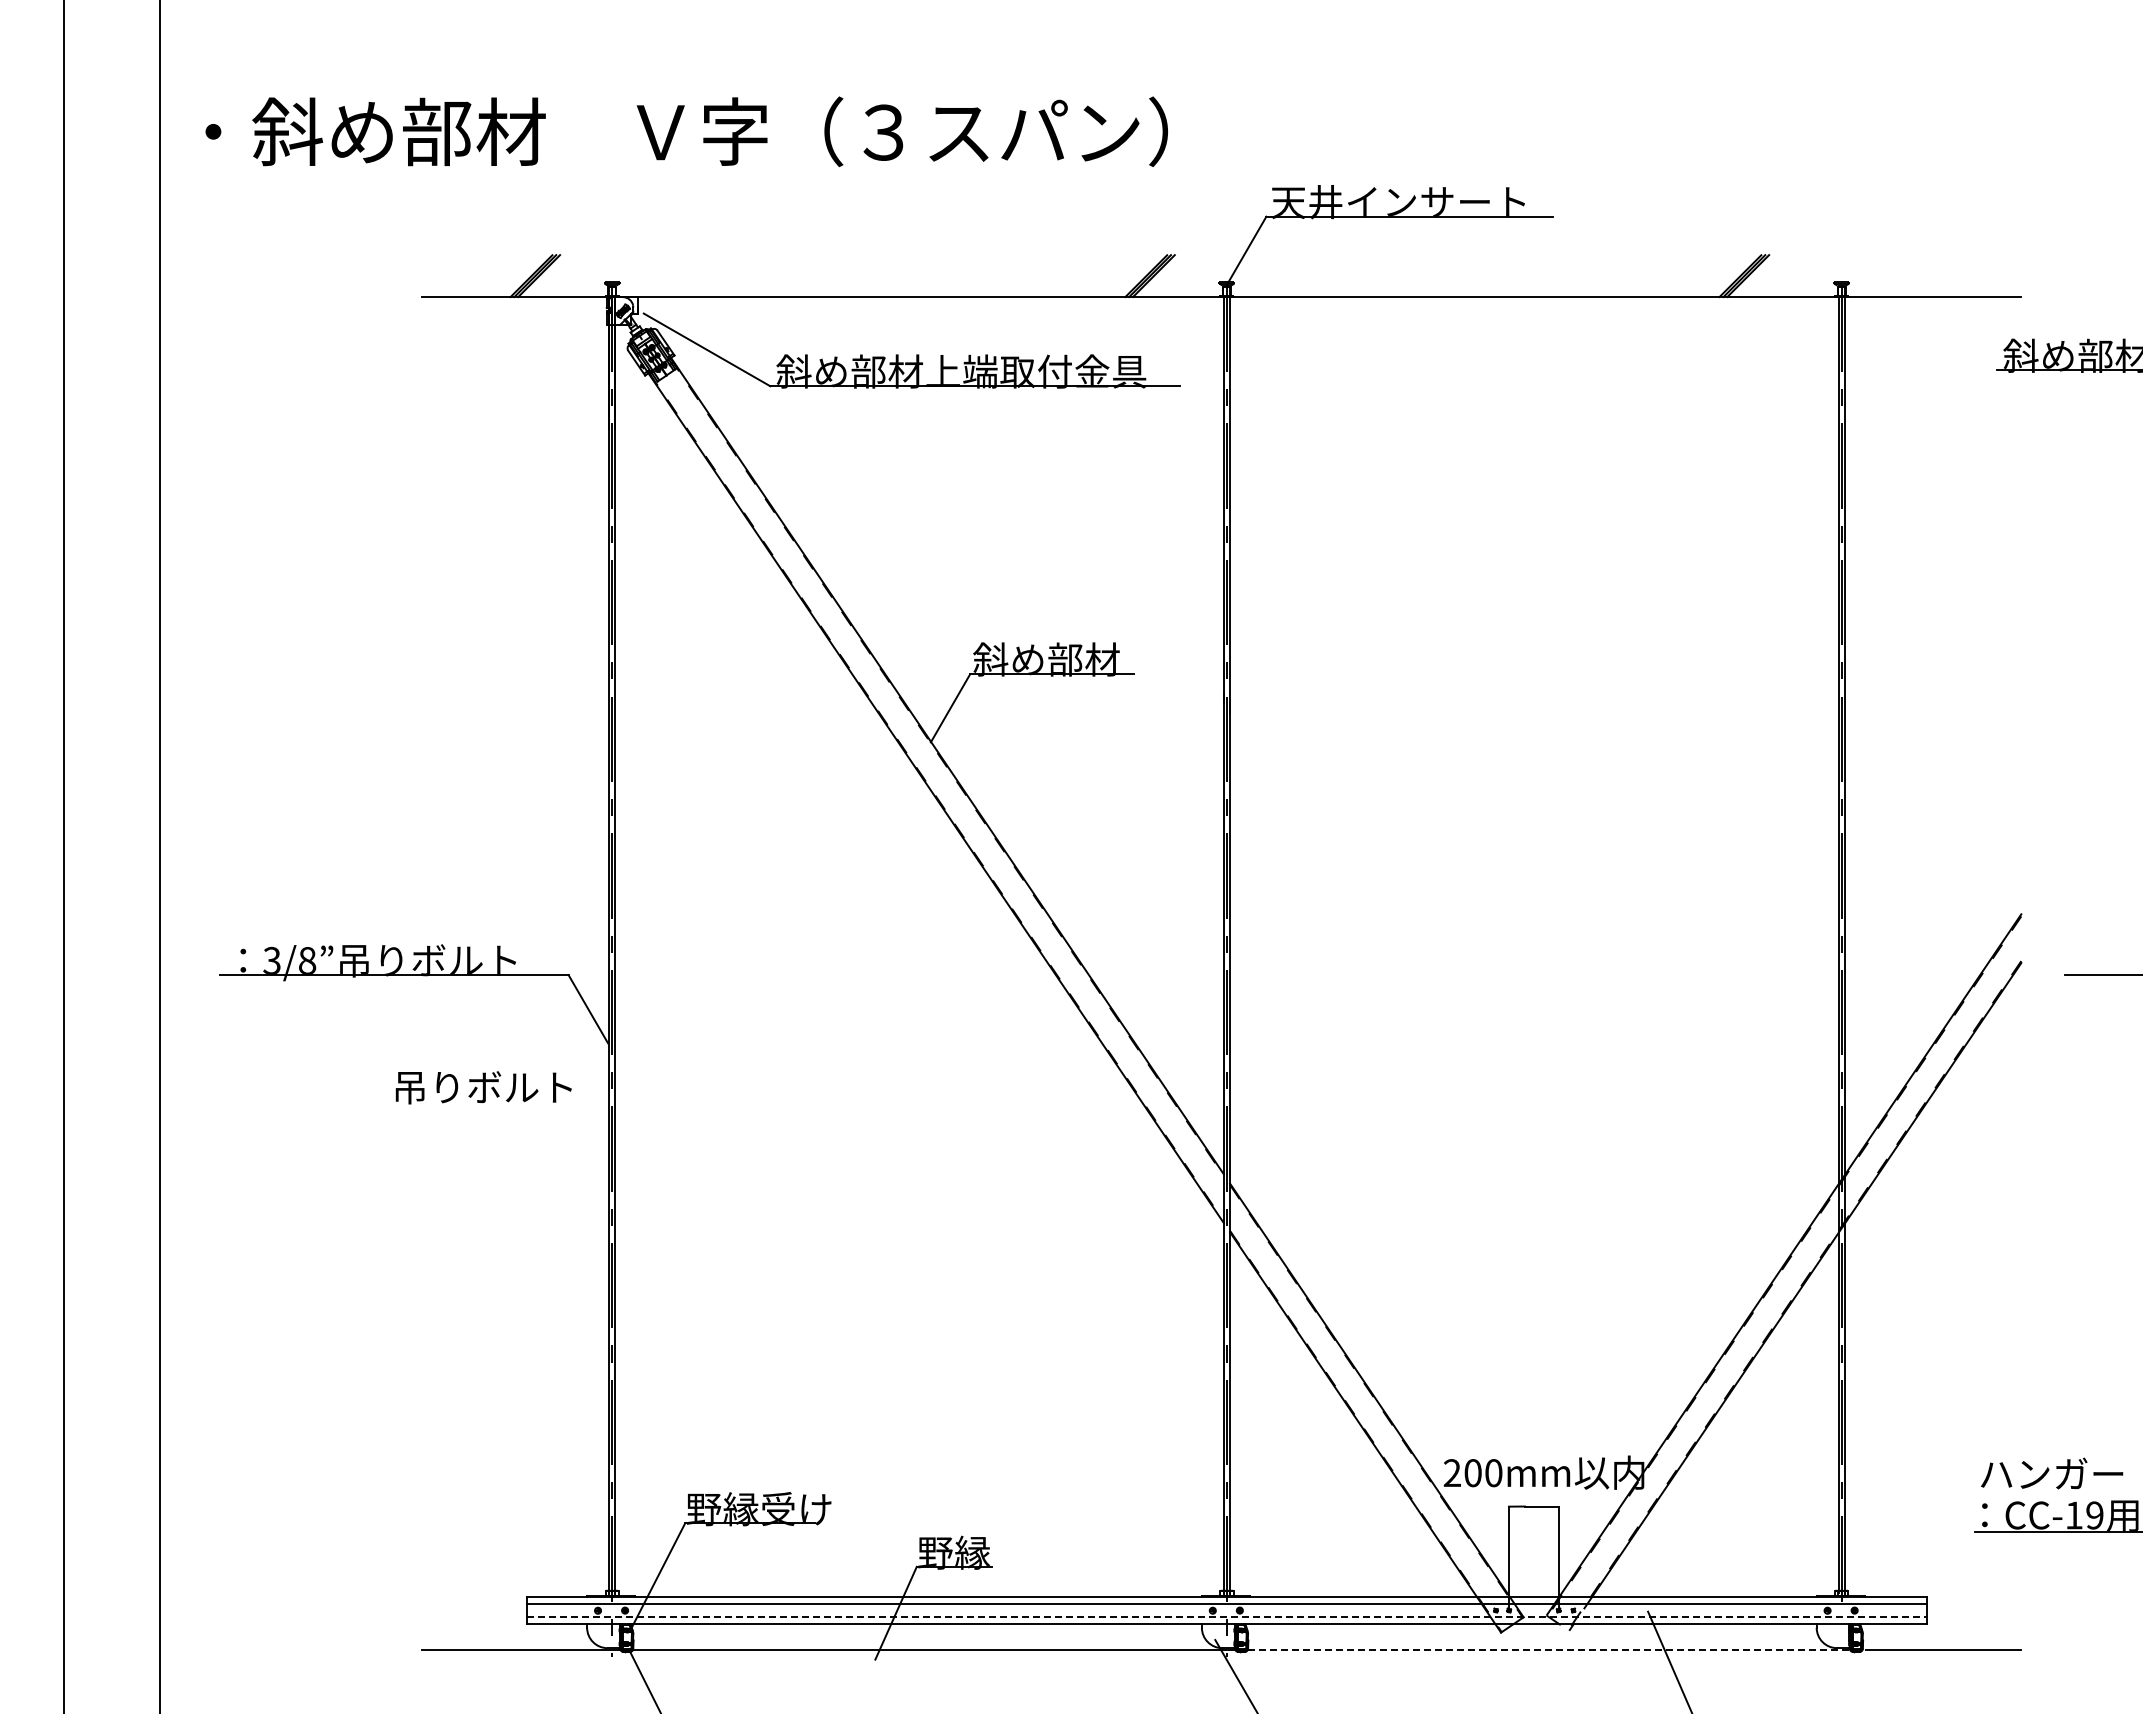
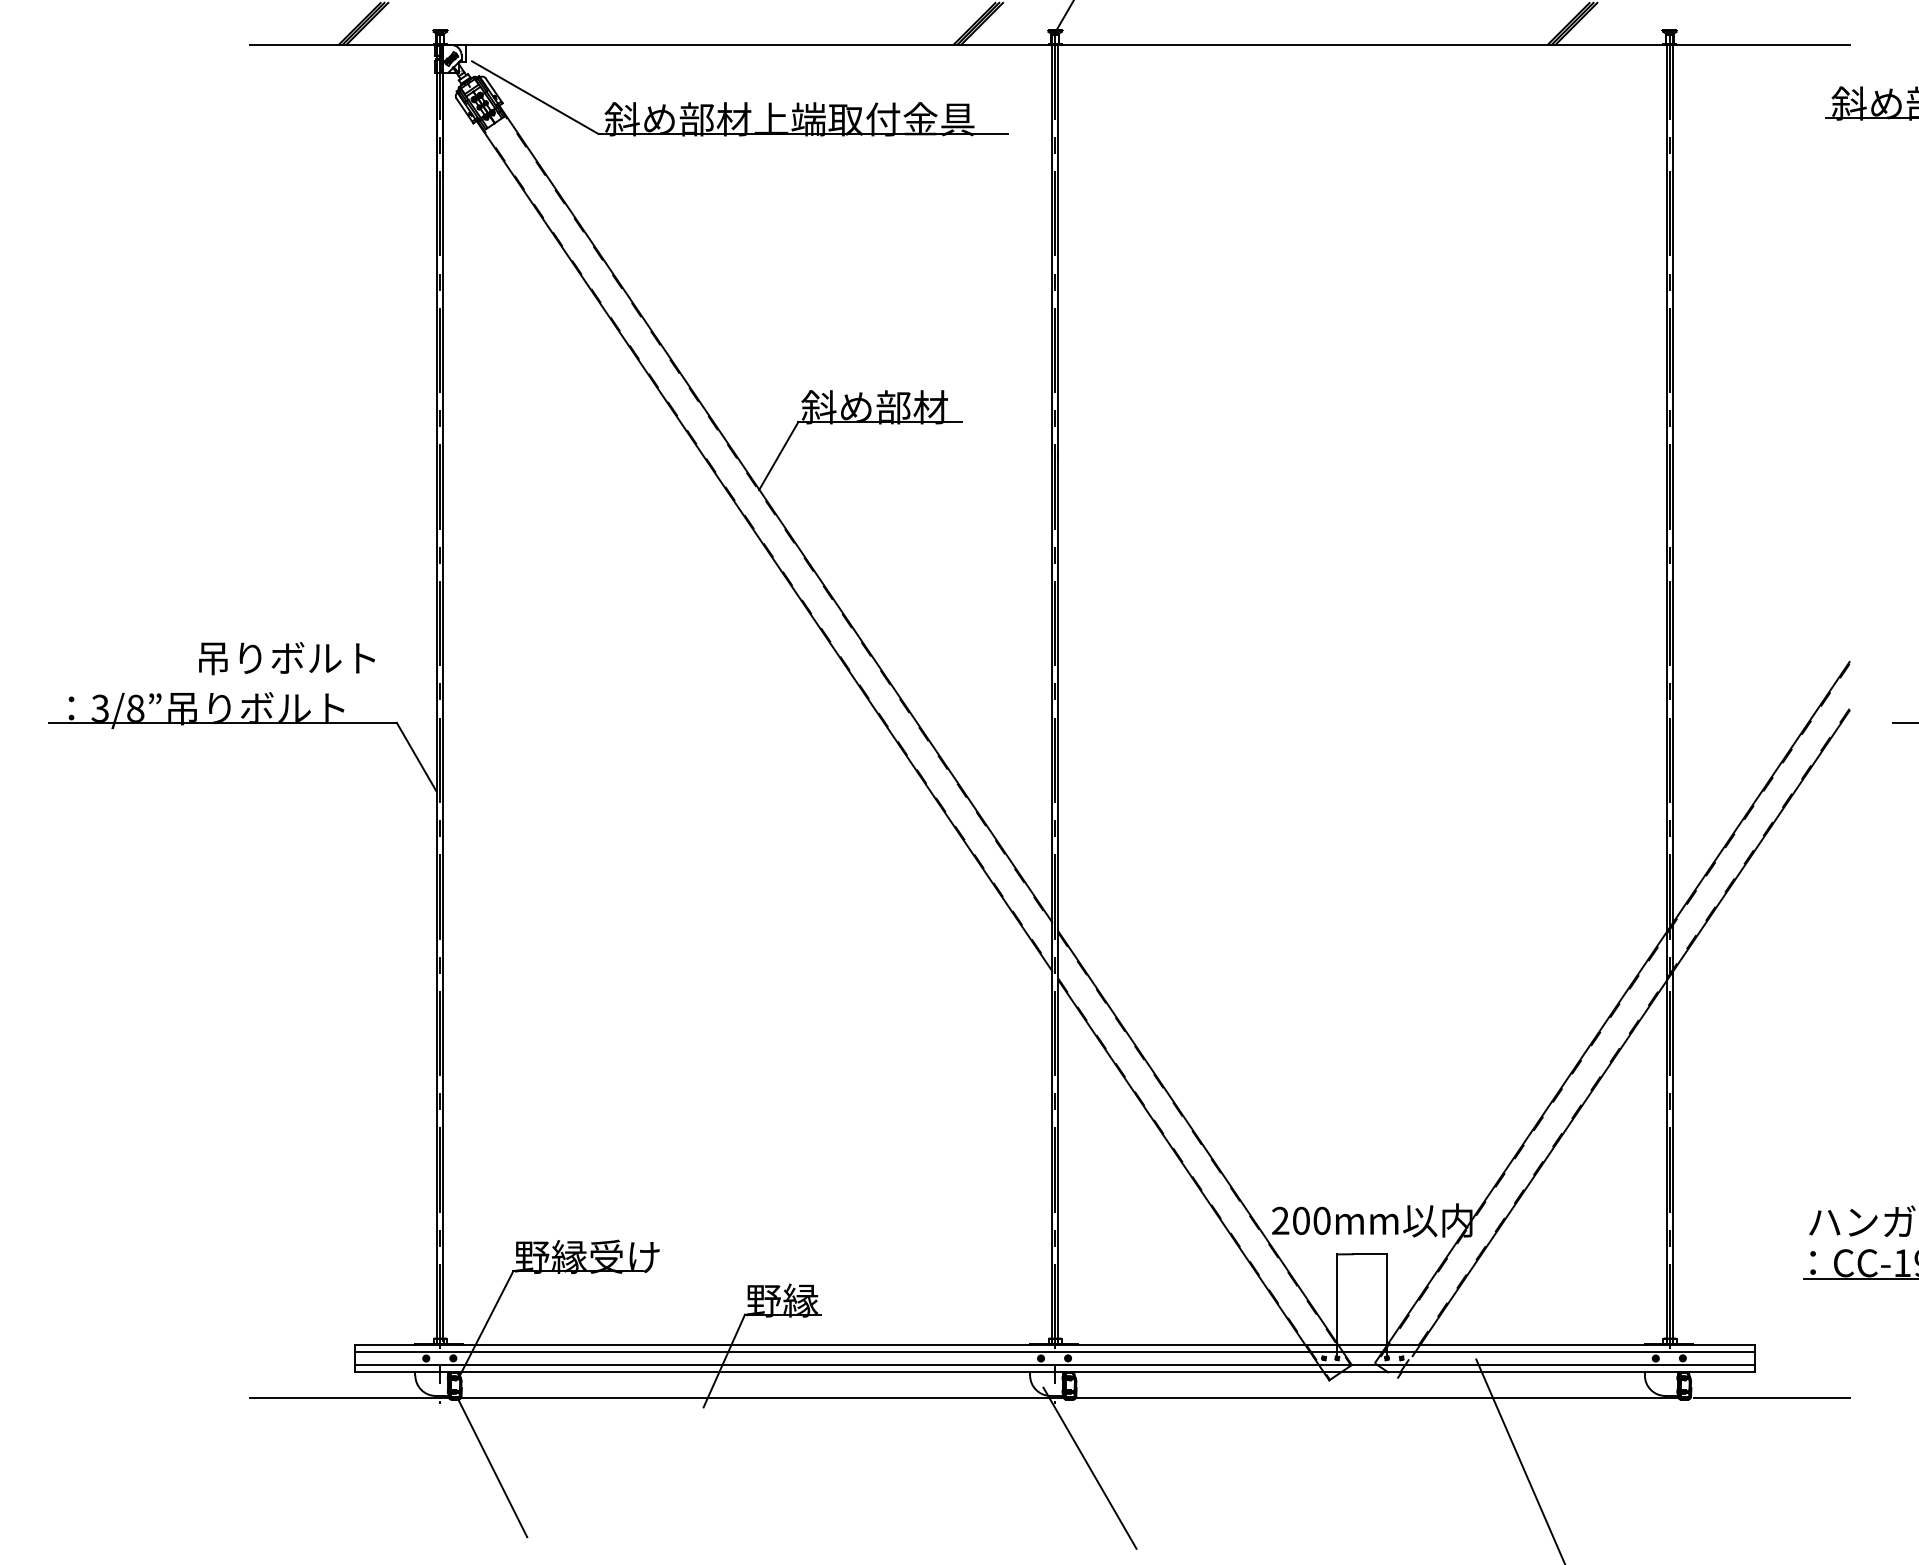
text: (483, 1087) -> (286, 658), moved
line: (1227, 1617) -> (1055, 1365), dashed -> solid
line: (1545, 1650) -> (1373, 1398), dashed -> solid

